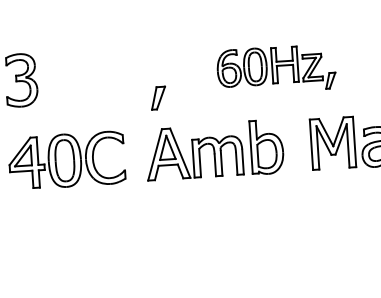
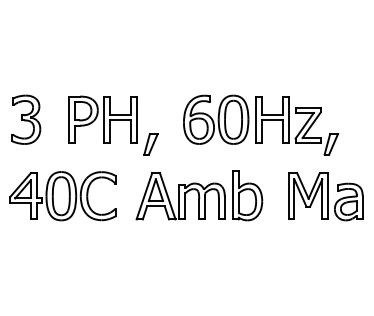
part: (275, 69) -> (260, 124), size x1.43
part: (104, 74) -> (102, 119), added

